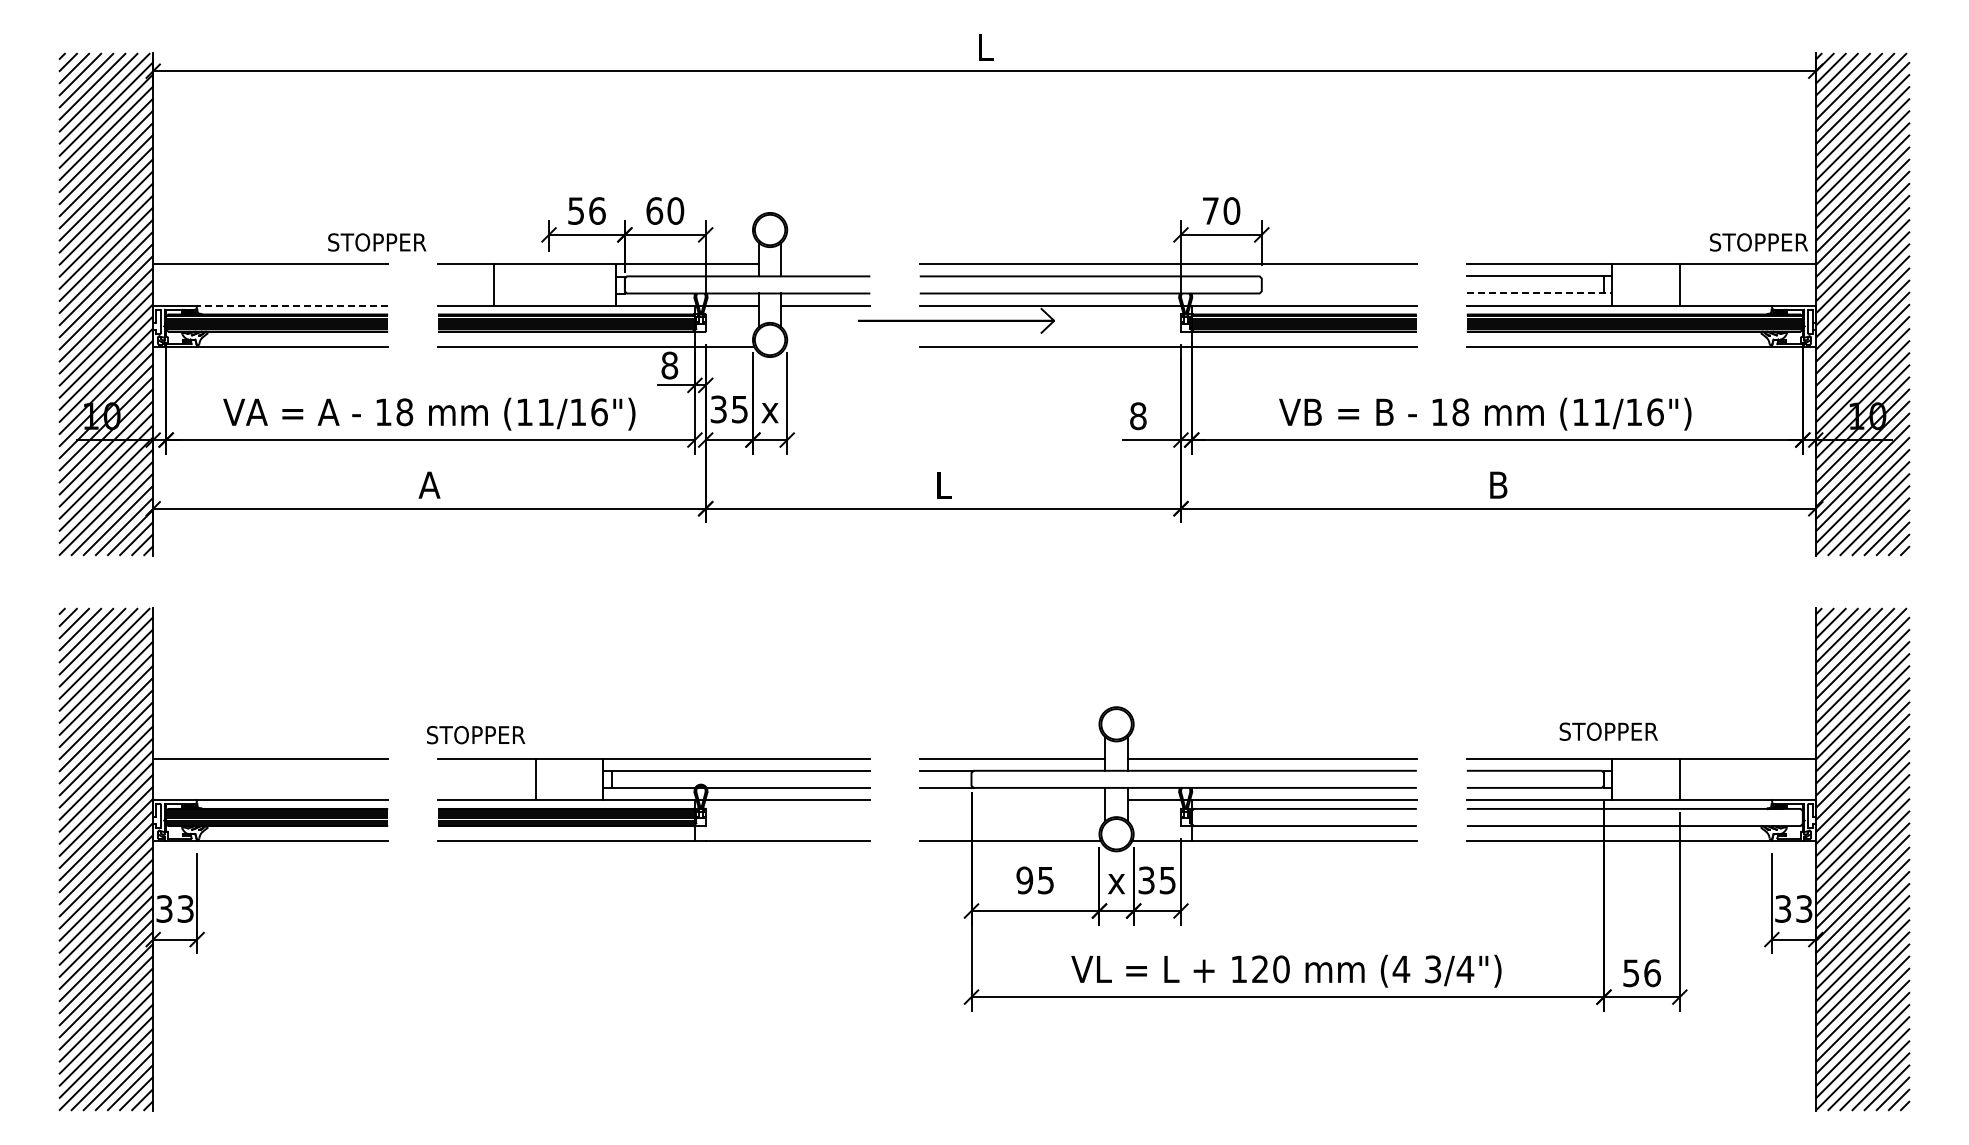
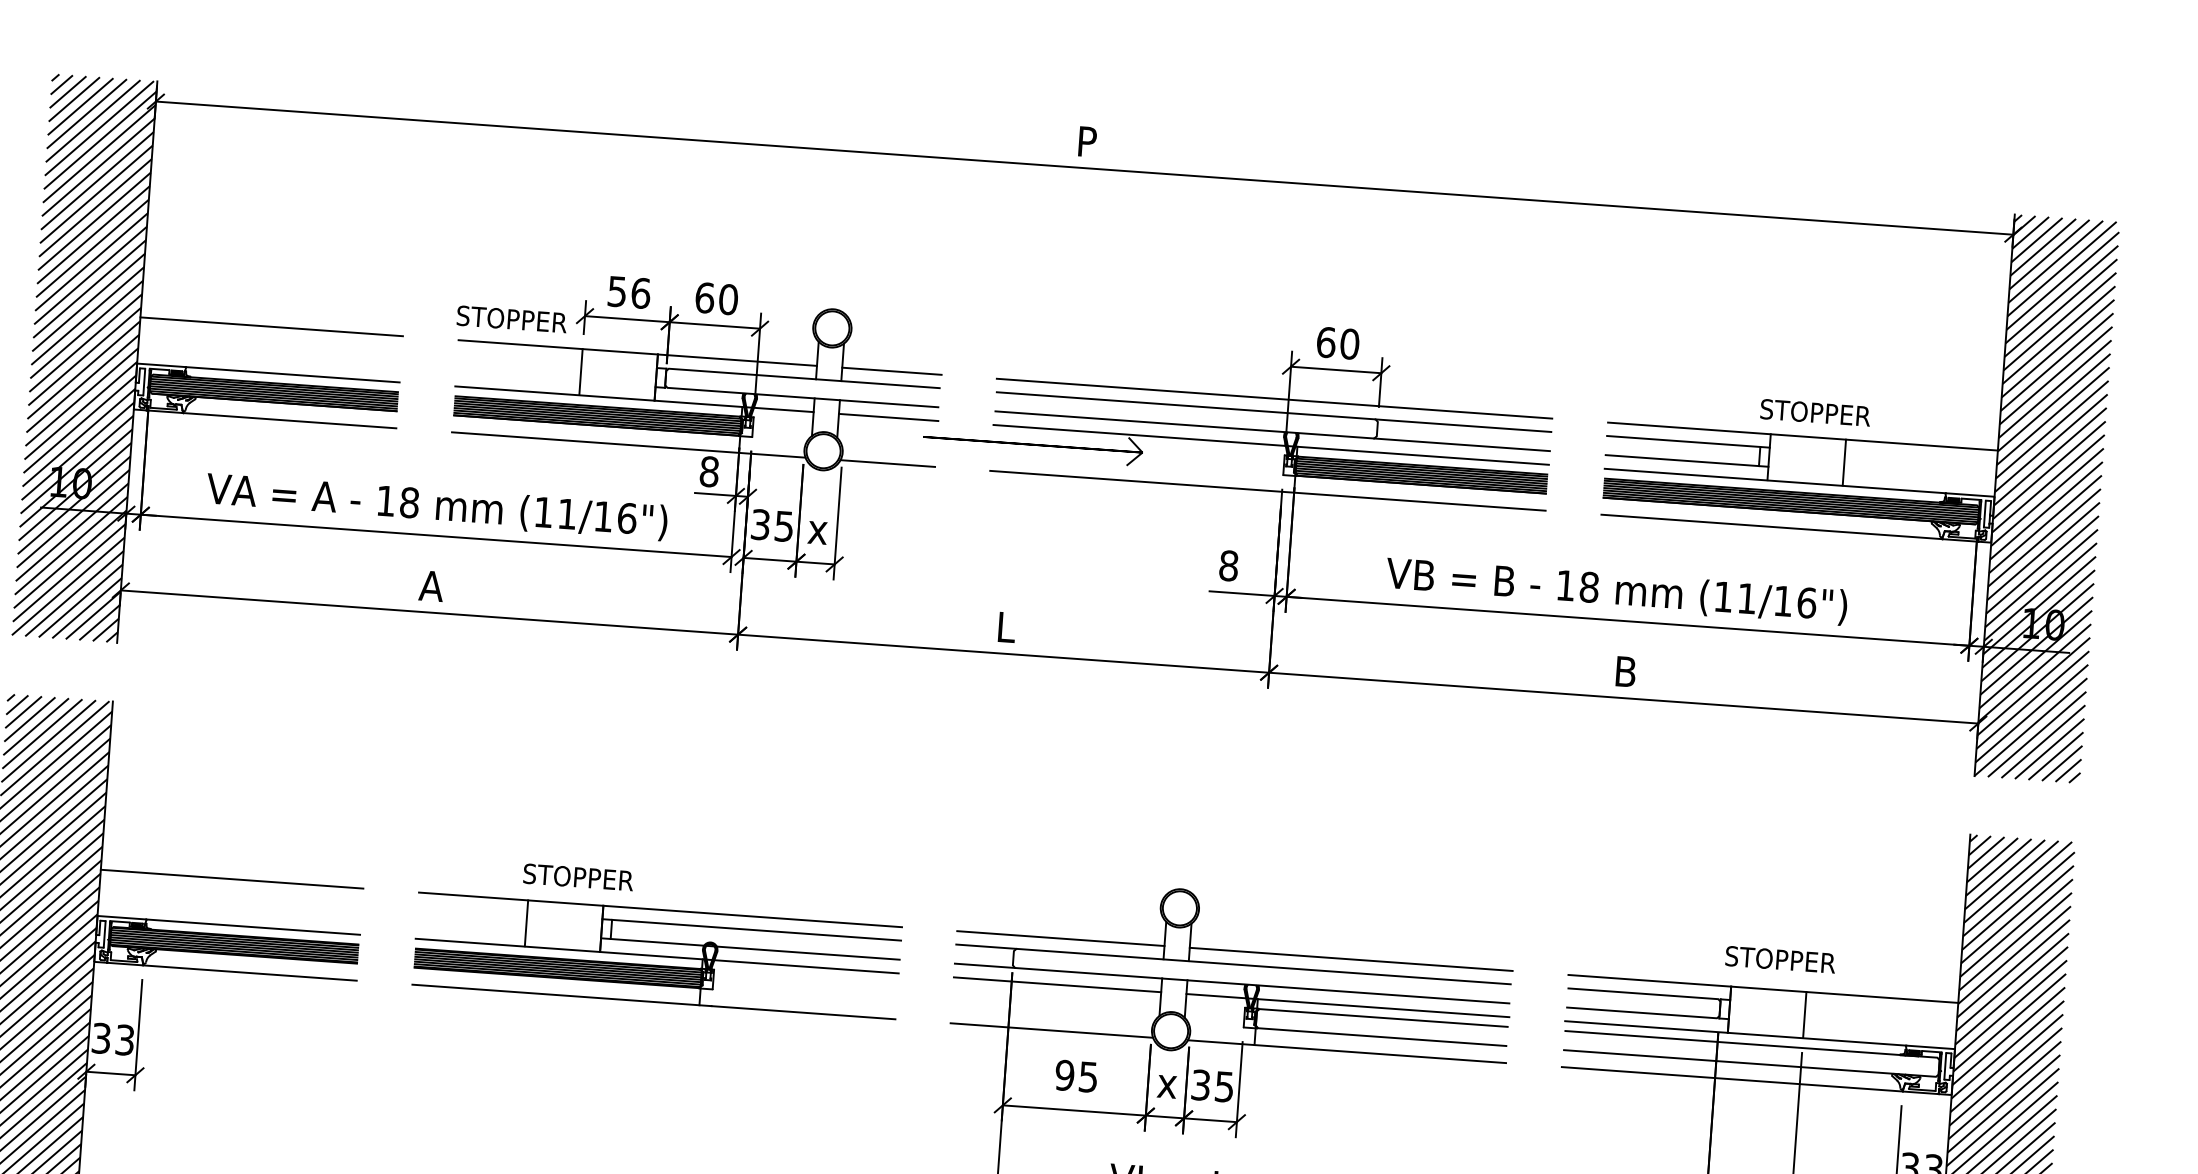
text: (985, 47) -> (1087, 141), L -> P
text: (1210, 210) -> (1325, 341), 70 -> 60
text: (377, 242) -> (512, 319), moved
text: (1758, 242) -> (1815, 412), moved
line: (825, 264) -> (891, 371), added
line: (1337, 276) -> (1462, 425), added
line: (494, 284) -> (581, 371), moved
line: (1337, 293) -> (1461, 444), added
line: (1539, 293) -> (1686, 460), dashed -> solid
line: (292, 305) -> (292, 374), dashed -> solid
line: (827, 346) -> (887, 463), added
text: (1608, 731) -> (1780, 959), moved
text: (476, 735) -> (578, 877), moved
line: (1012, 800) -> (1057, 985), added

